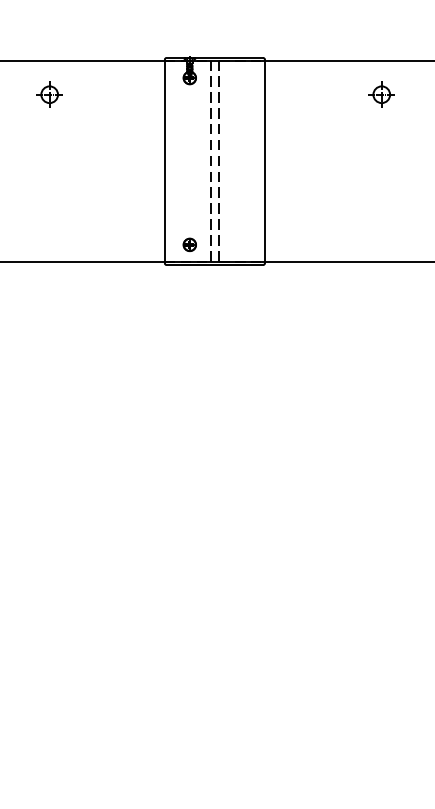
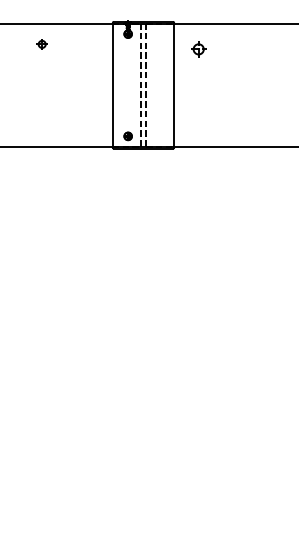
part: (48, 94) -> (41, 44), size x0.7
part: (381, 94) -> (198, 49), moved

